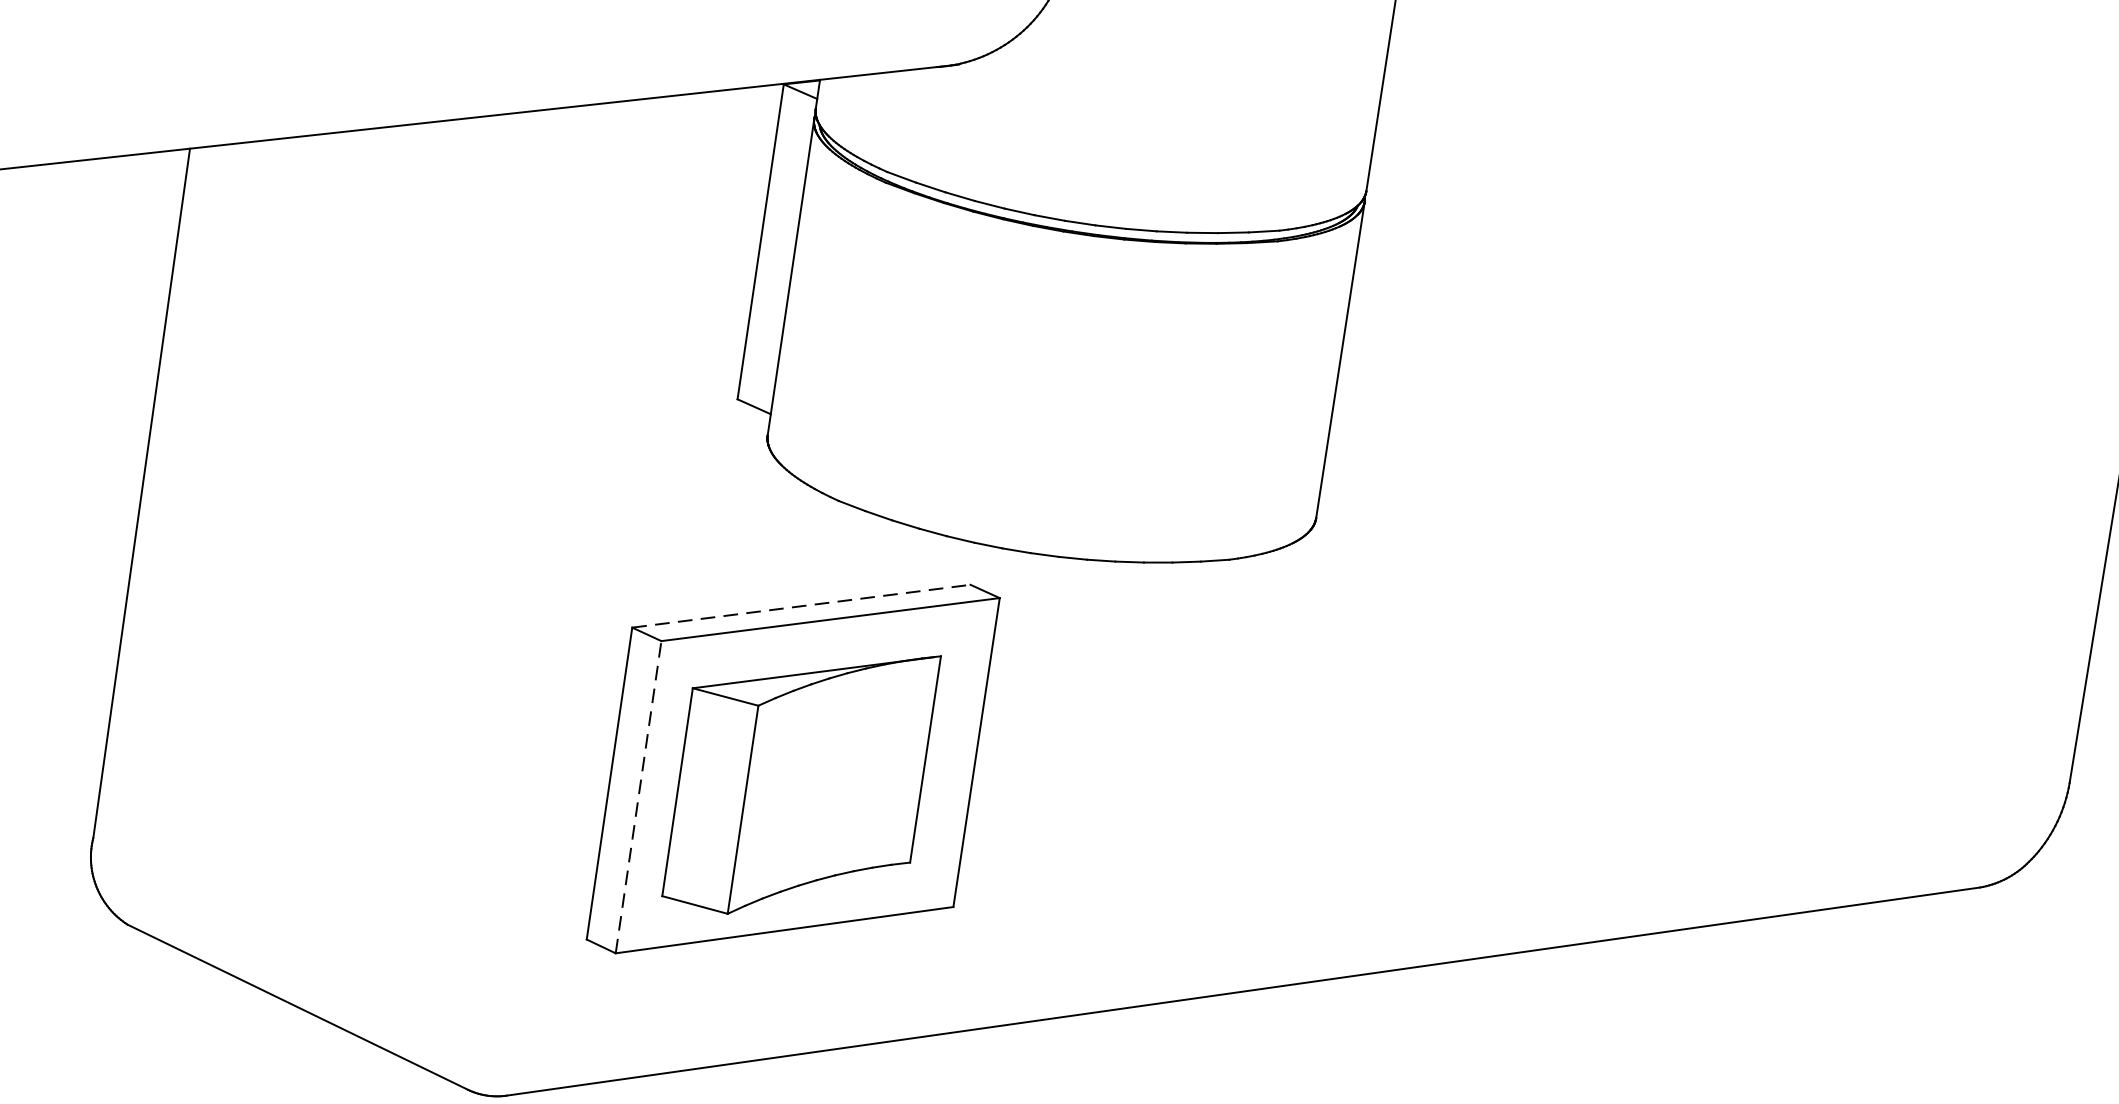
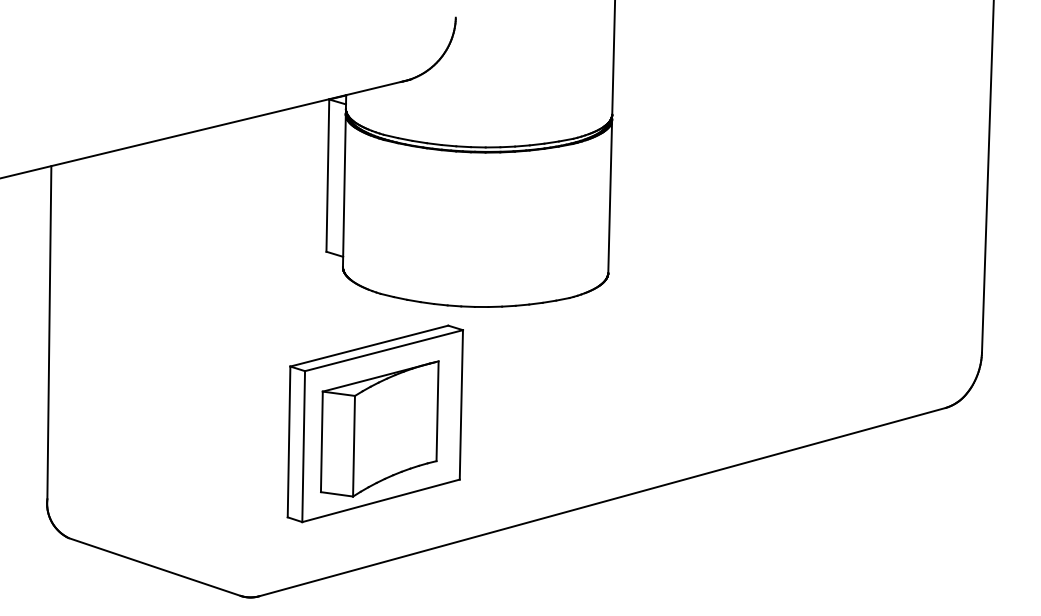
line: (801, 607) -> (369, 346), dashed -> solid
line: (638, 796) -> (303, 446), dashed -> solid

